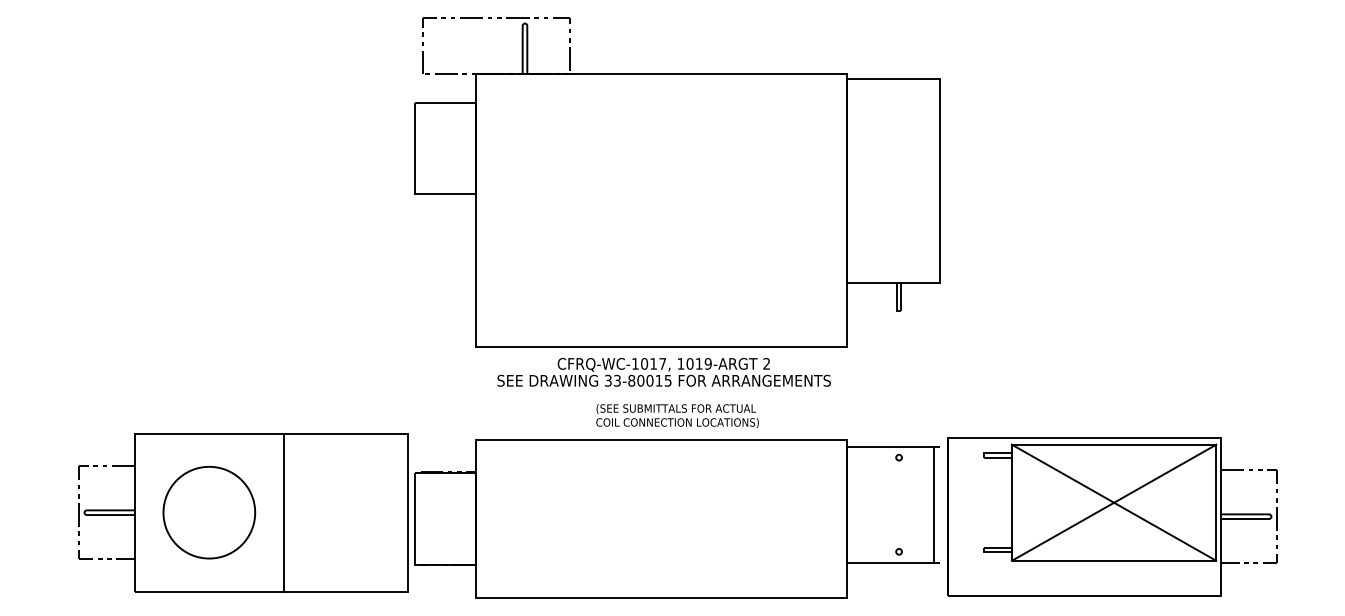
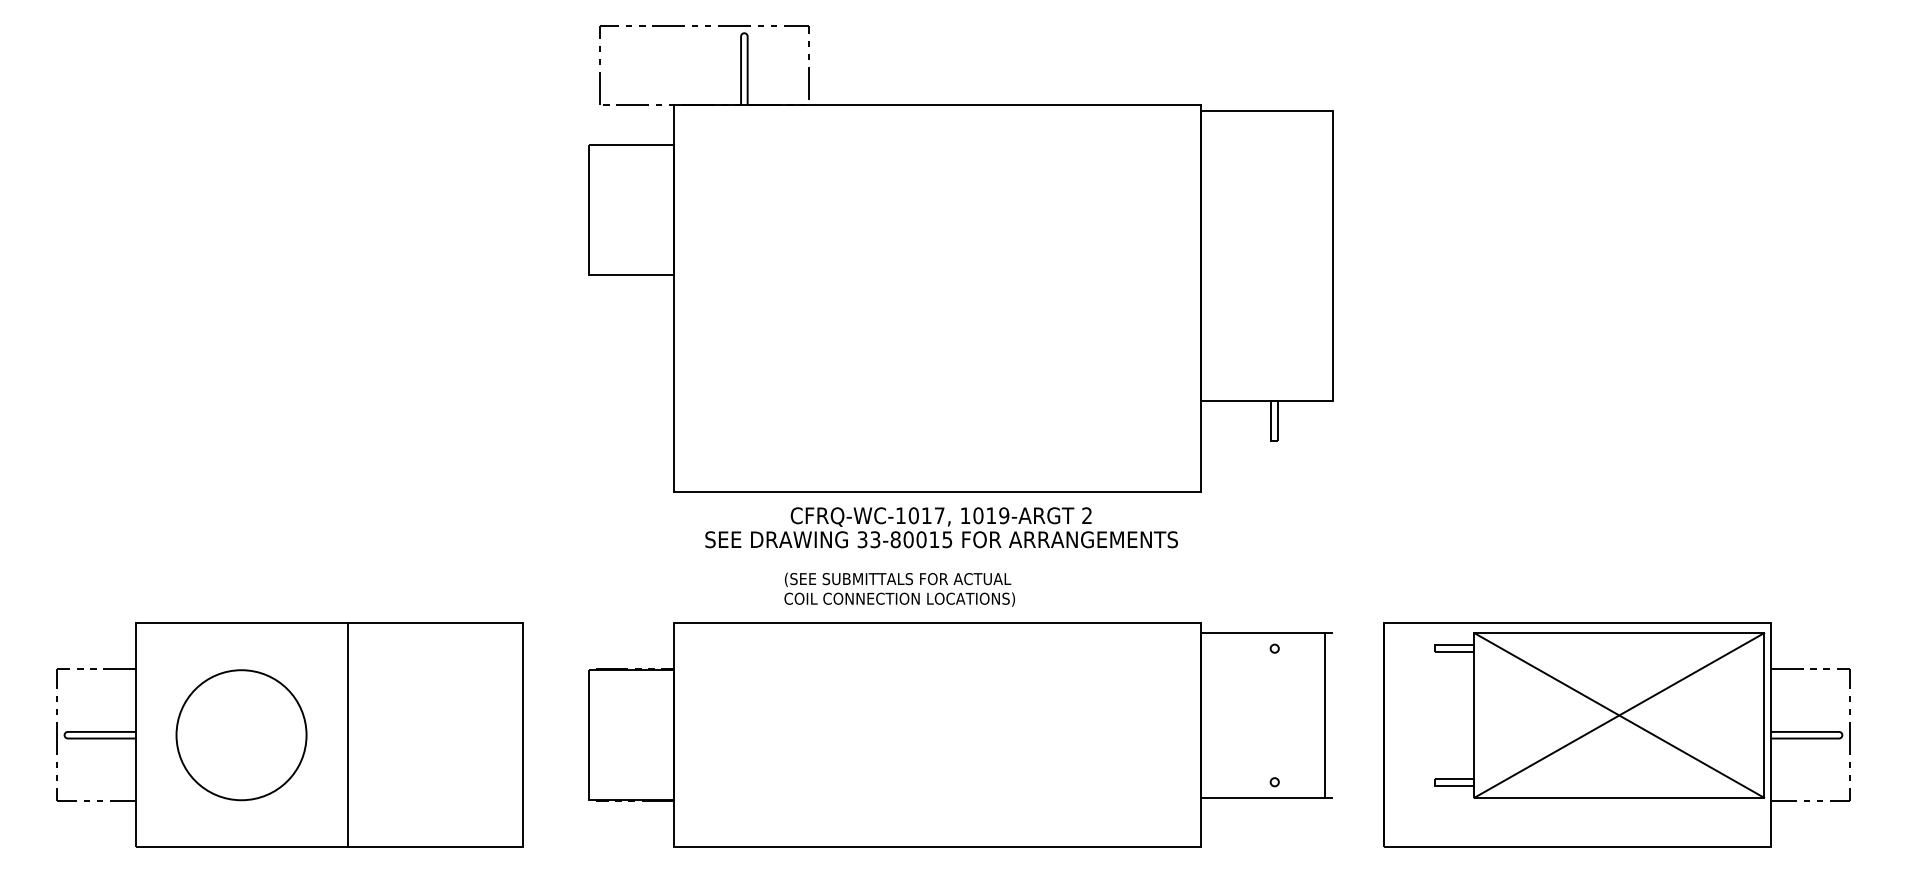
text: (677, 415) -> (899, 588), moved
part: (243, 512) -> (289, 734), moved
part: (1112, 516) -> (1617, 734), moved

